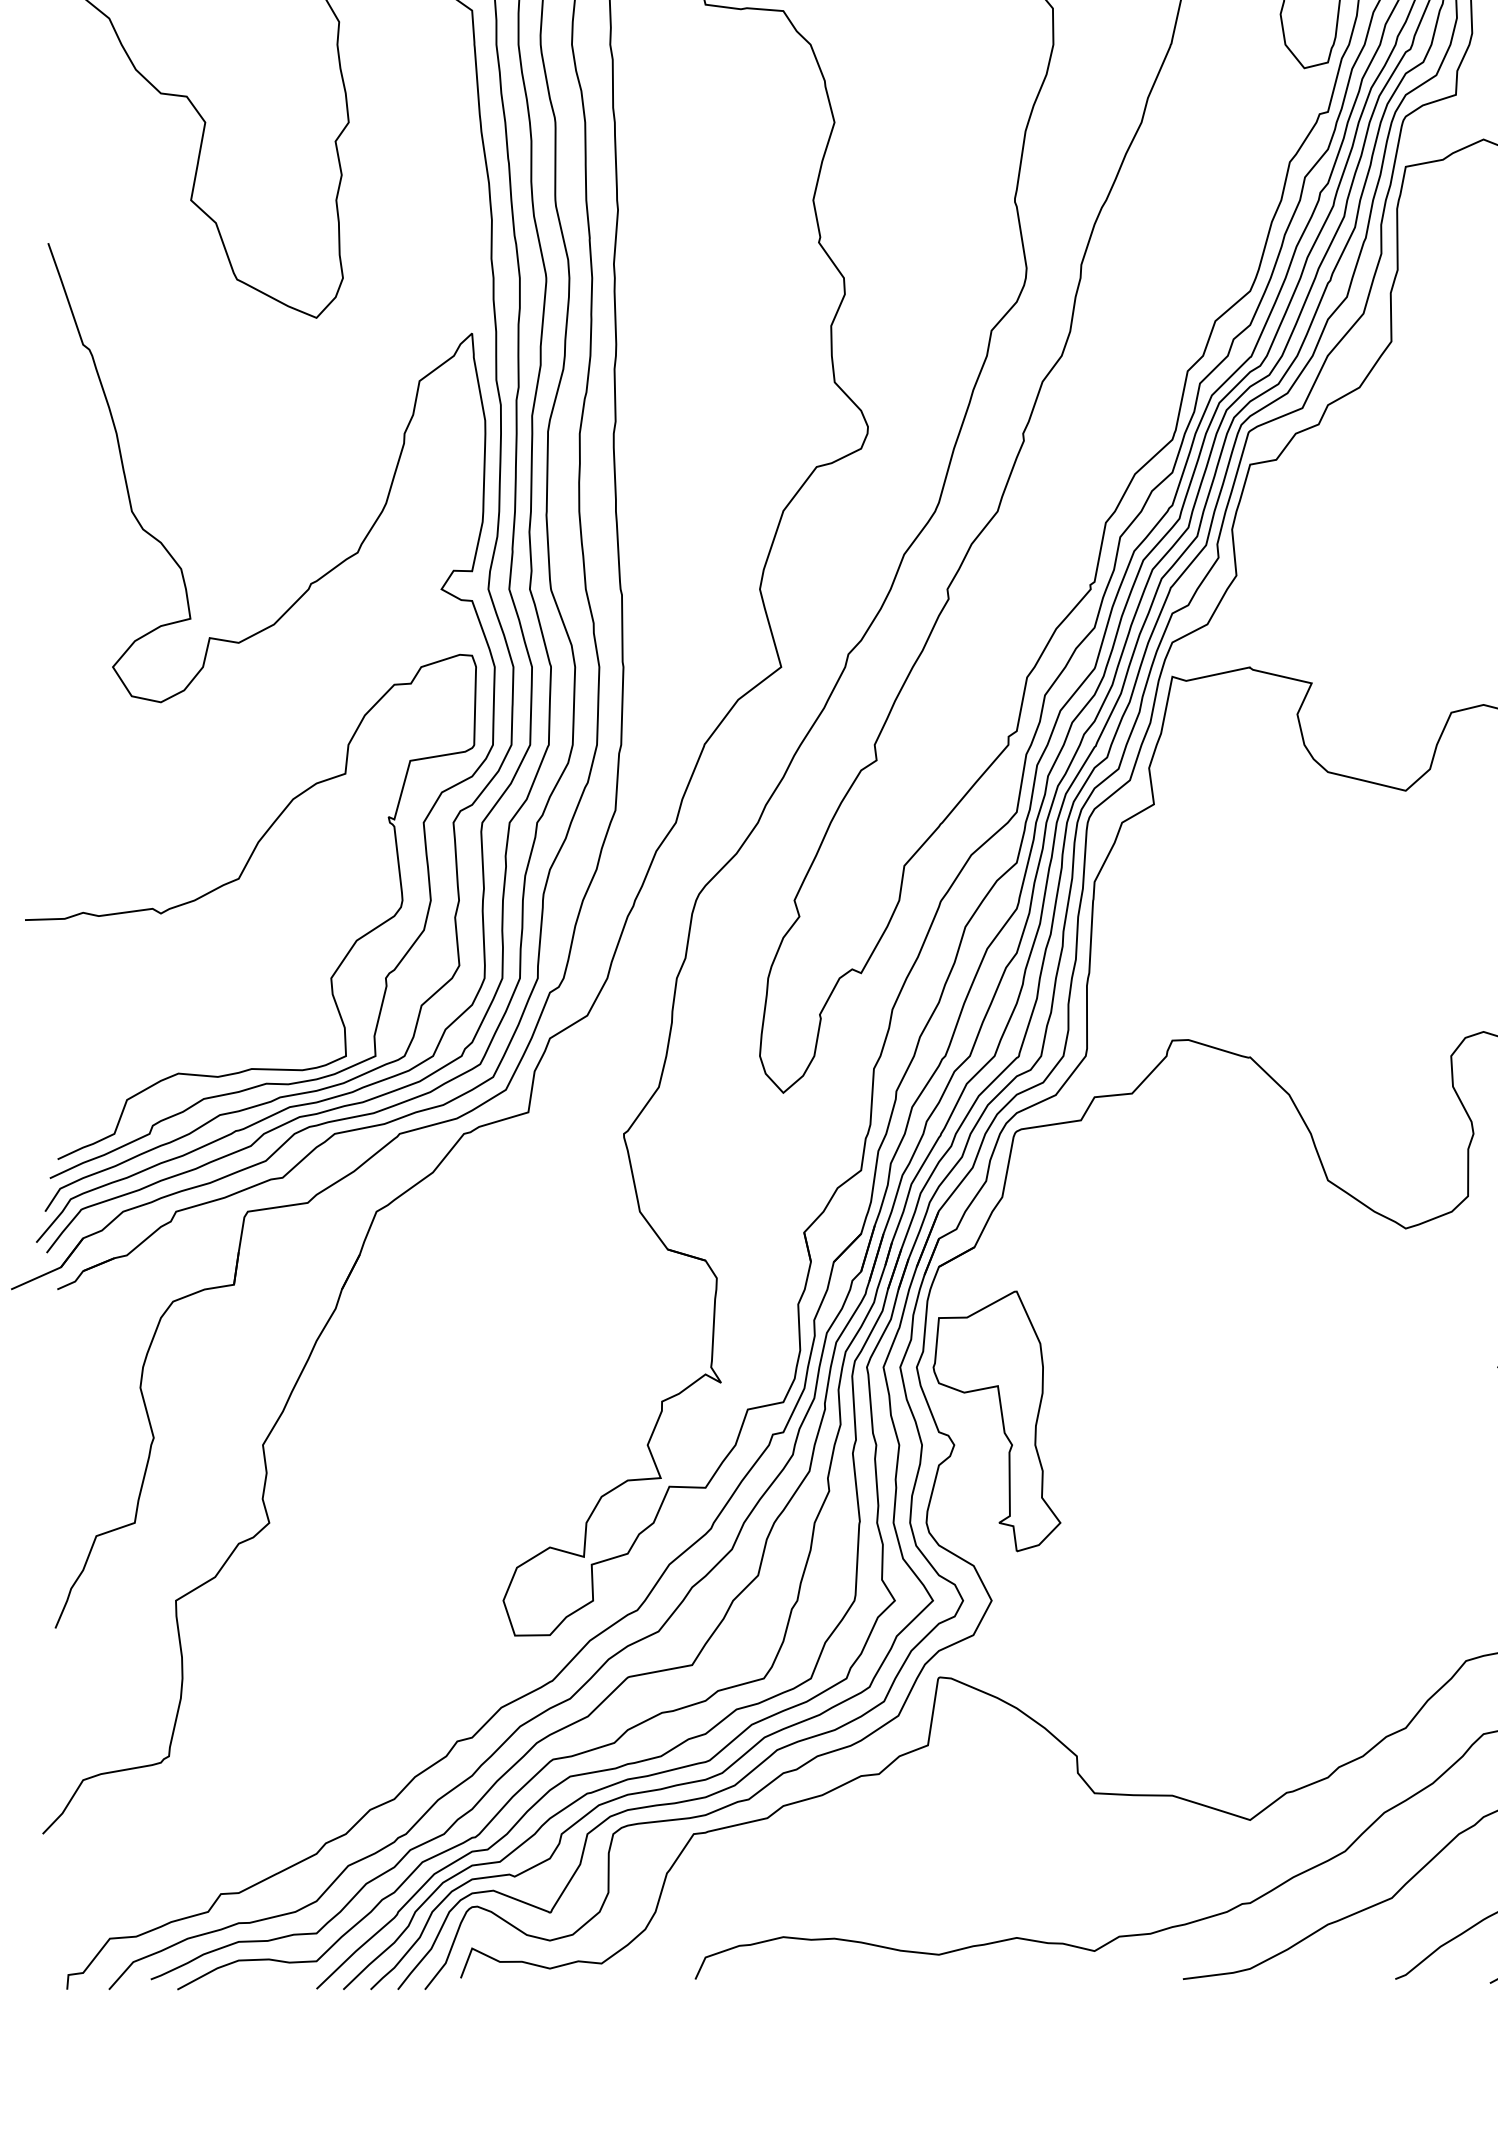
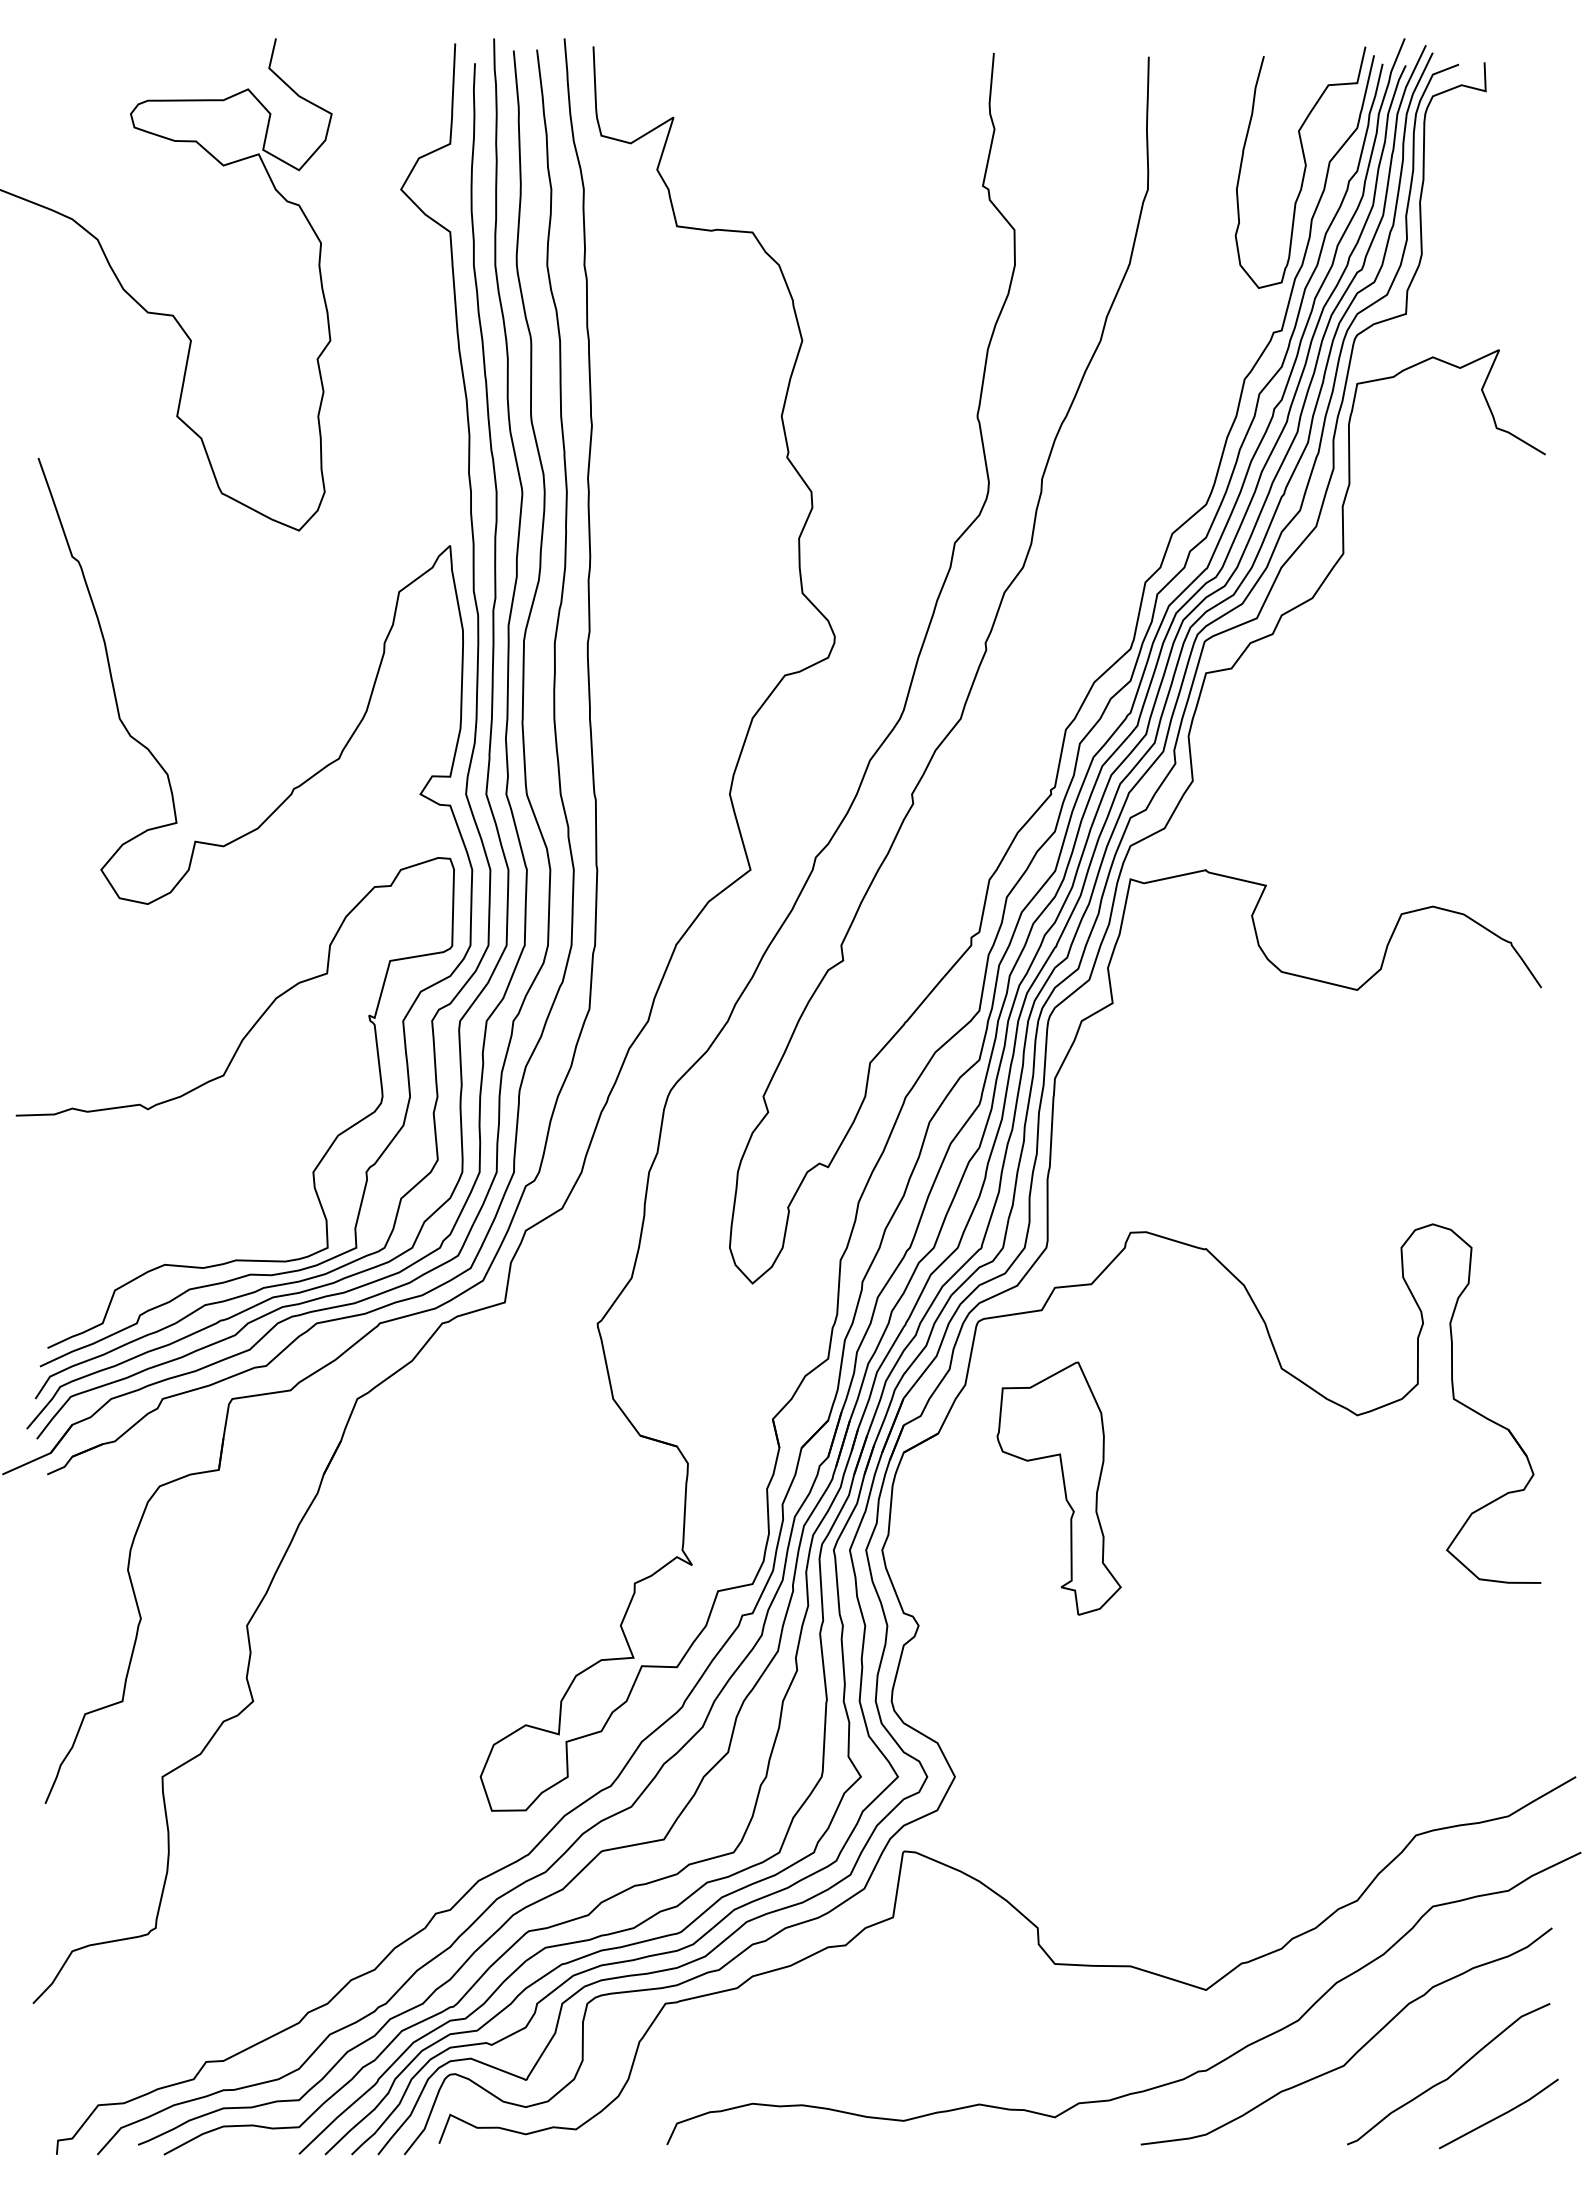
part: (996, 1421) -> (1058, 1488), moved

